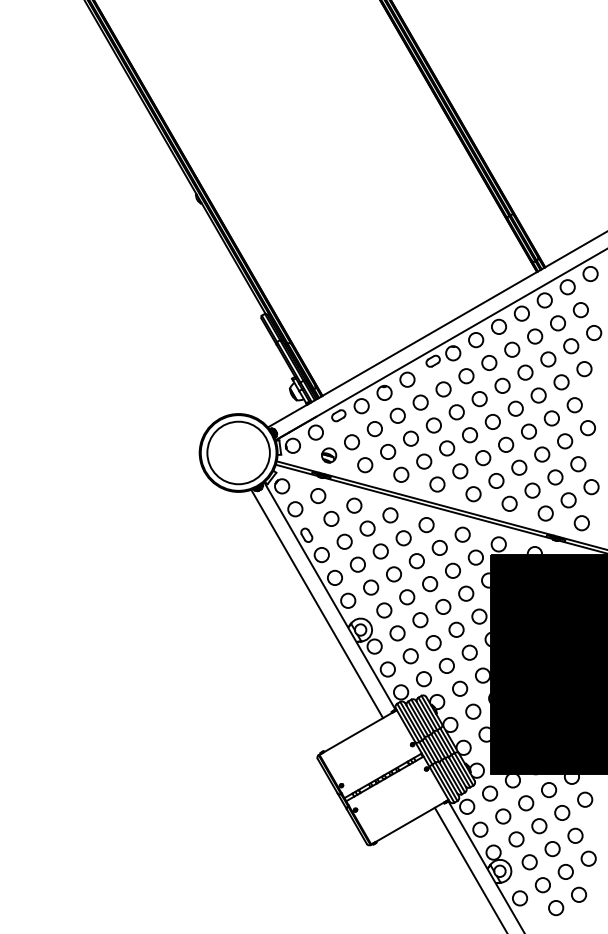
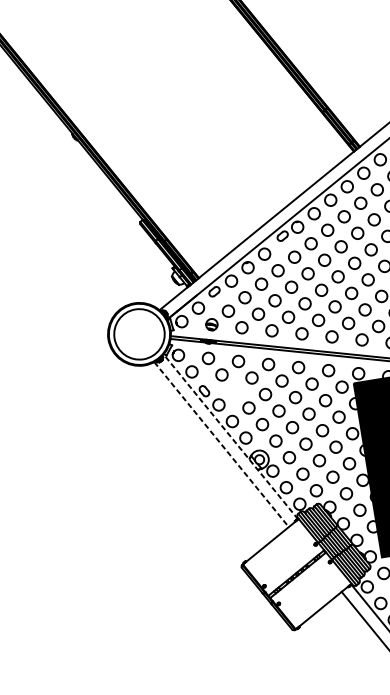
circle: (344, 541) -> (235, 391), removed
line: (330, 596) -> (231, 436), solid -> dashed
line: (317, 603) -> (221, 444), solid -> dashed

